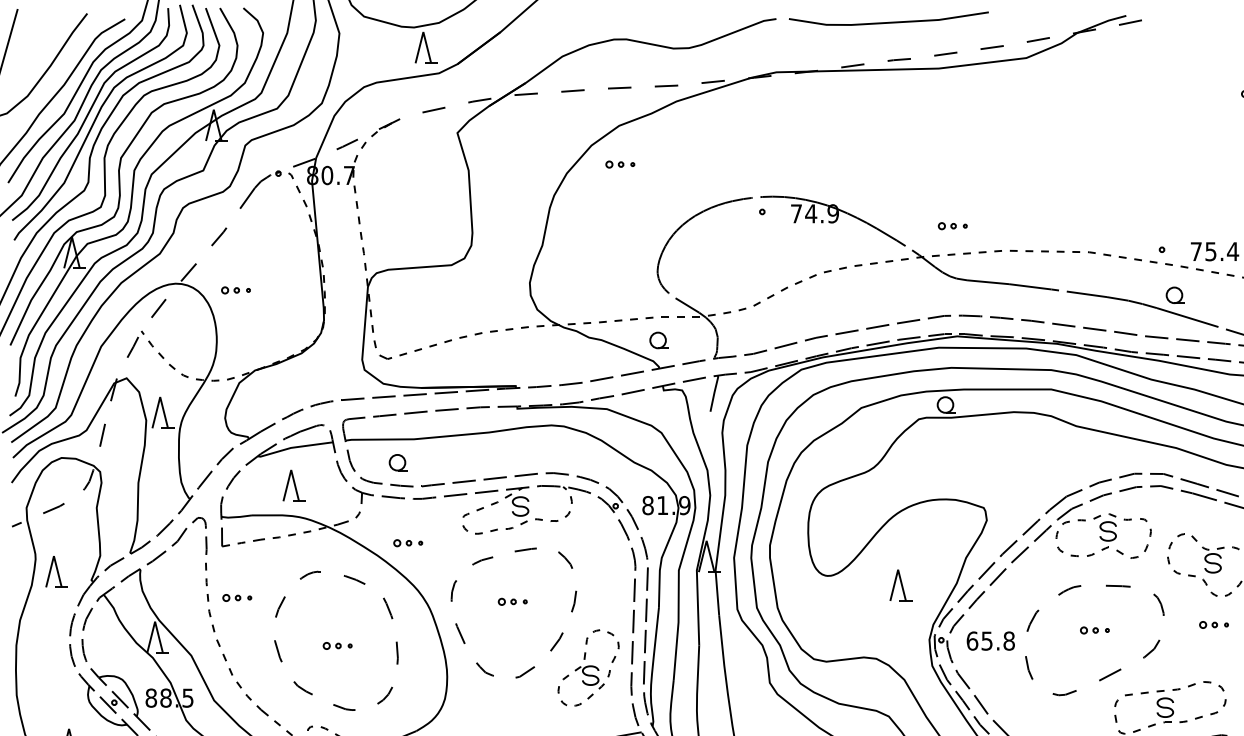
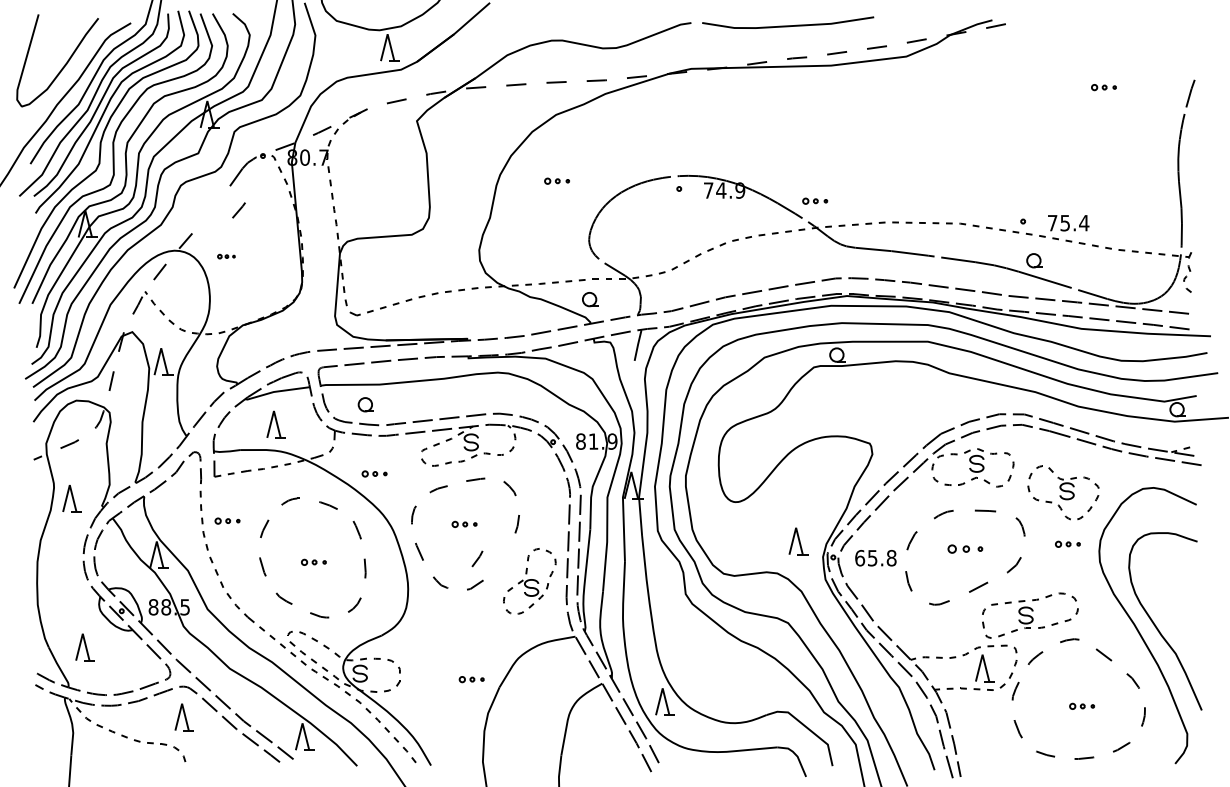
part: (619, 163) -> (556, 180), moved
part: (953, 225) -> (815, 200), moved
line: (218, 236) -> (238, 210), moved
part: (236, 290) -> (226, 256), size x0.7
part: (900, 585) -> (798, 541), moved
part: (1095, 629) -> (965, 548), size x1.4
line: (556, 641) -> (477, 558), moved

